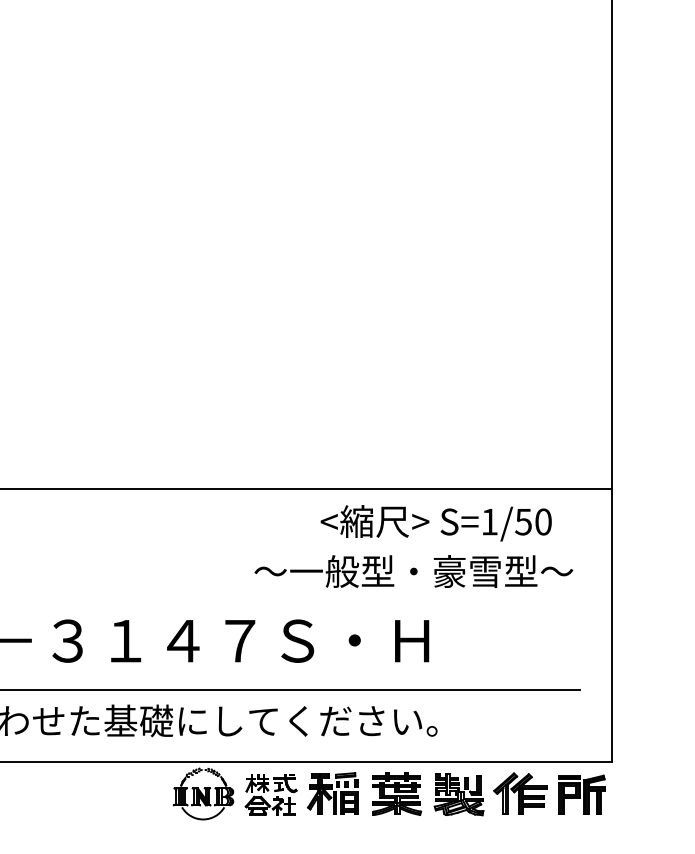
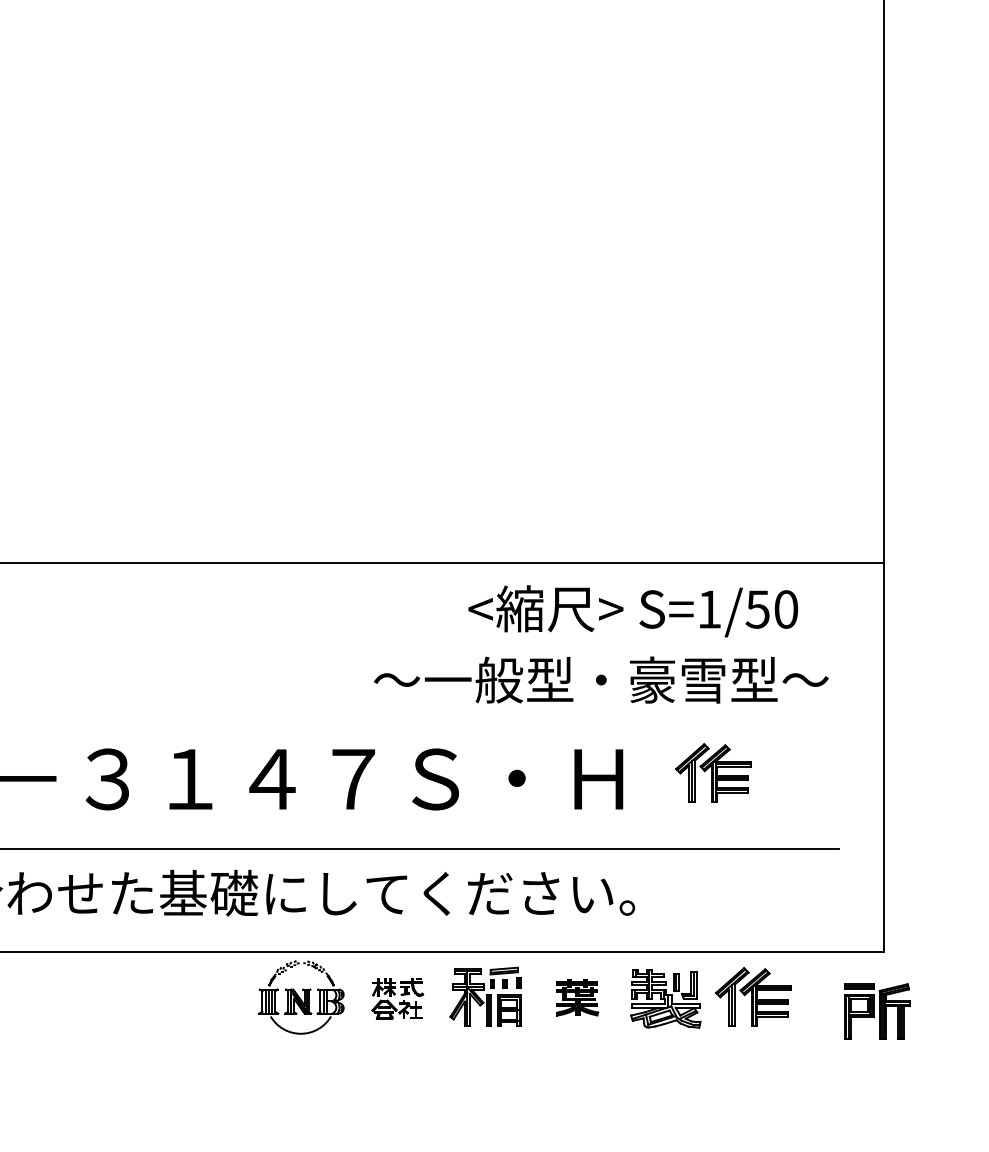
part: (492, 636) -> (713, 772), added
part: (397, 793) -> (577, 996), size x0.6
part: (270, 794) -> (396, 998), size x0.7
part: (581, 794) -> (876, 1010), moved

